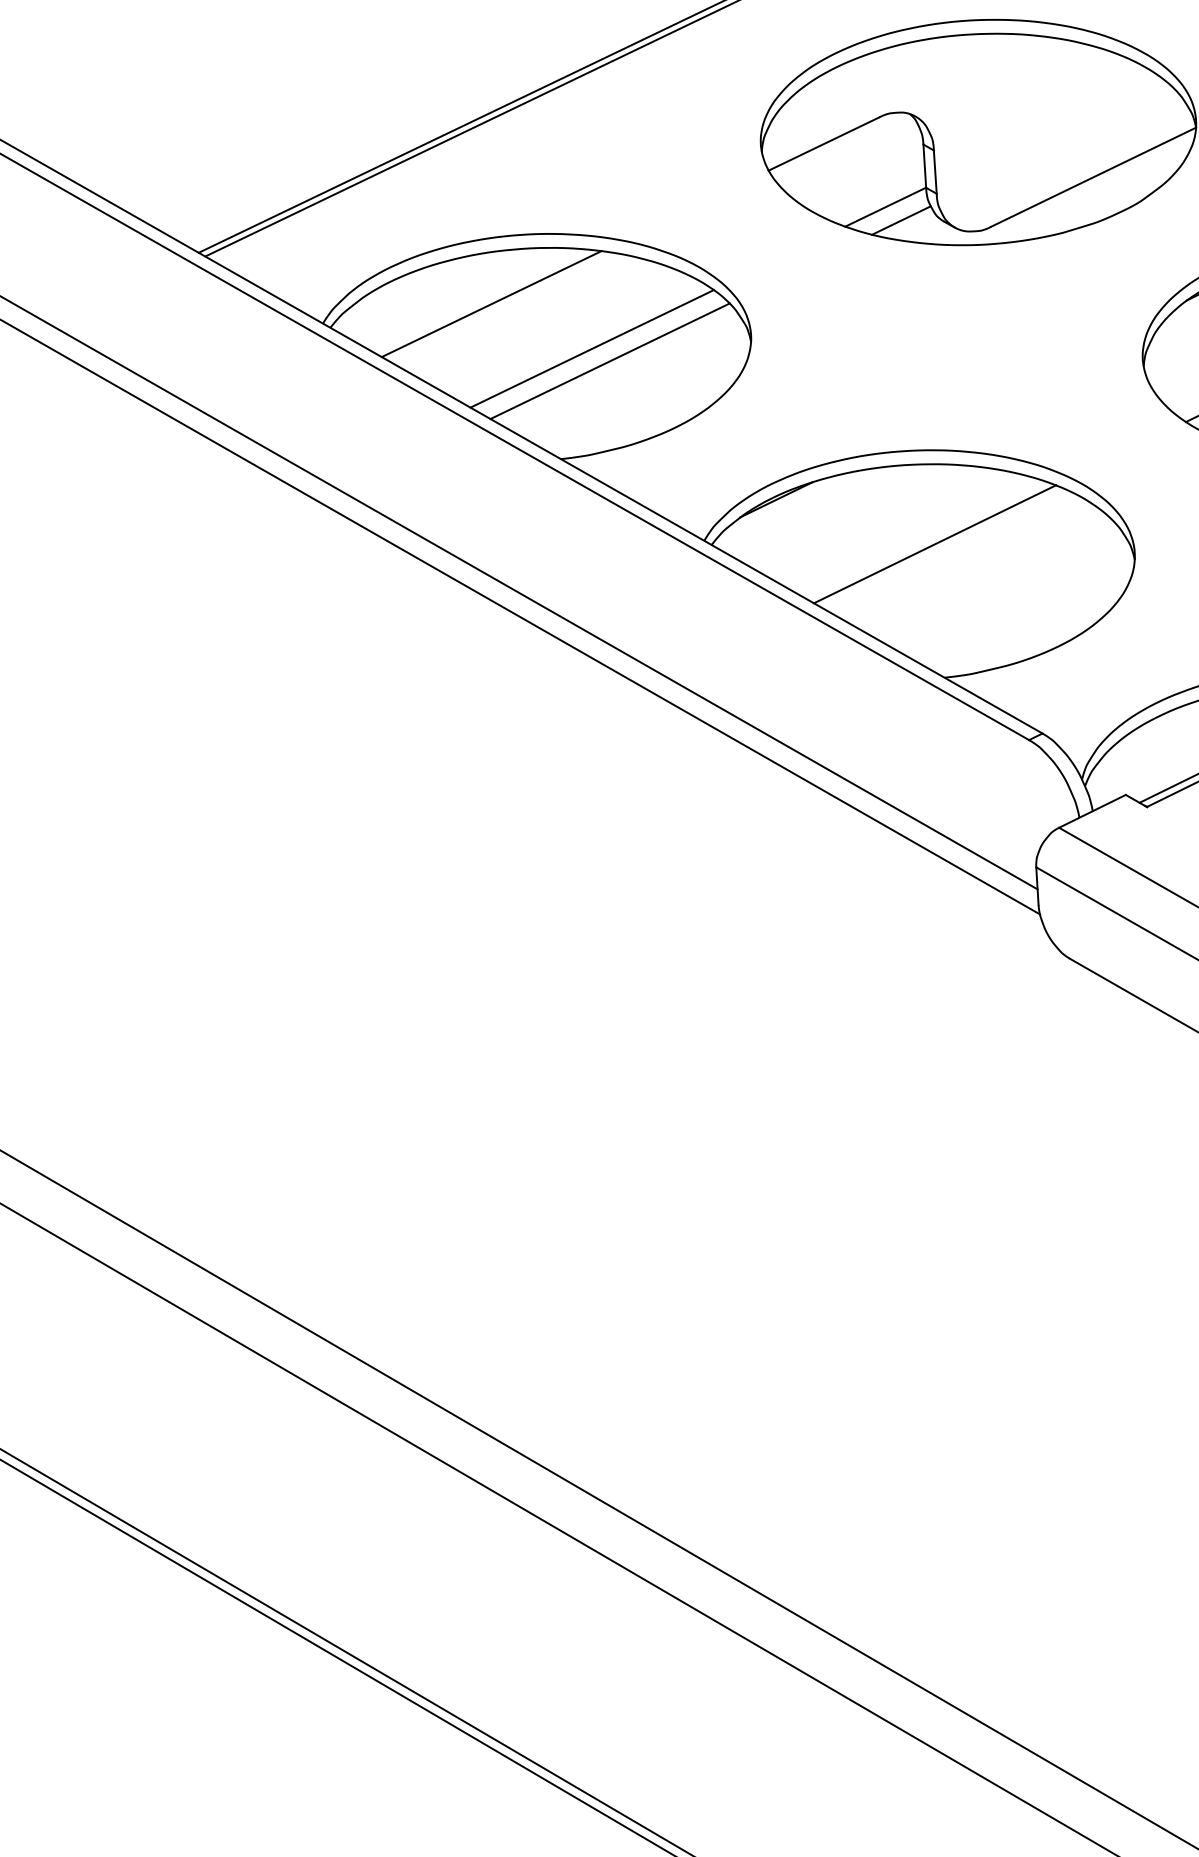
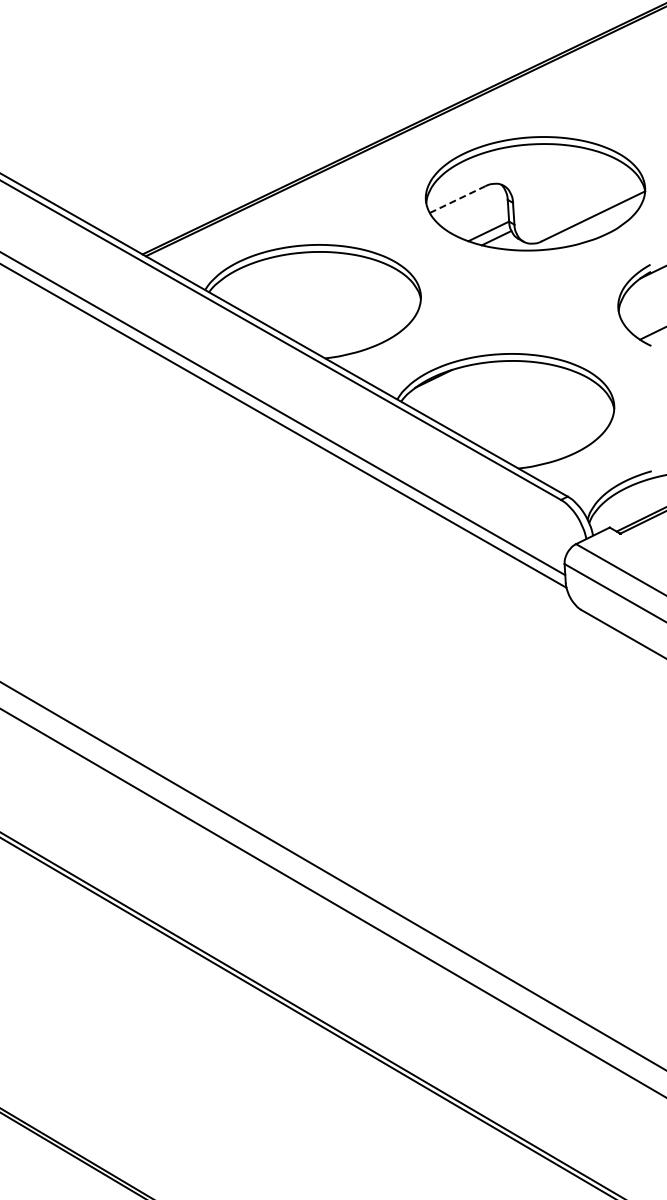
line: (823, 143) -> (457, 199), solid -> dashed
line: (490, 302) -> (289, 279), removed
line: (591, 348) -> (340, 302), removed
line: (609, 360) -> (349, 308), removed
line: (934, 544) -> (513, 401), removed

